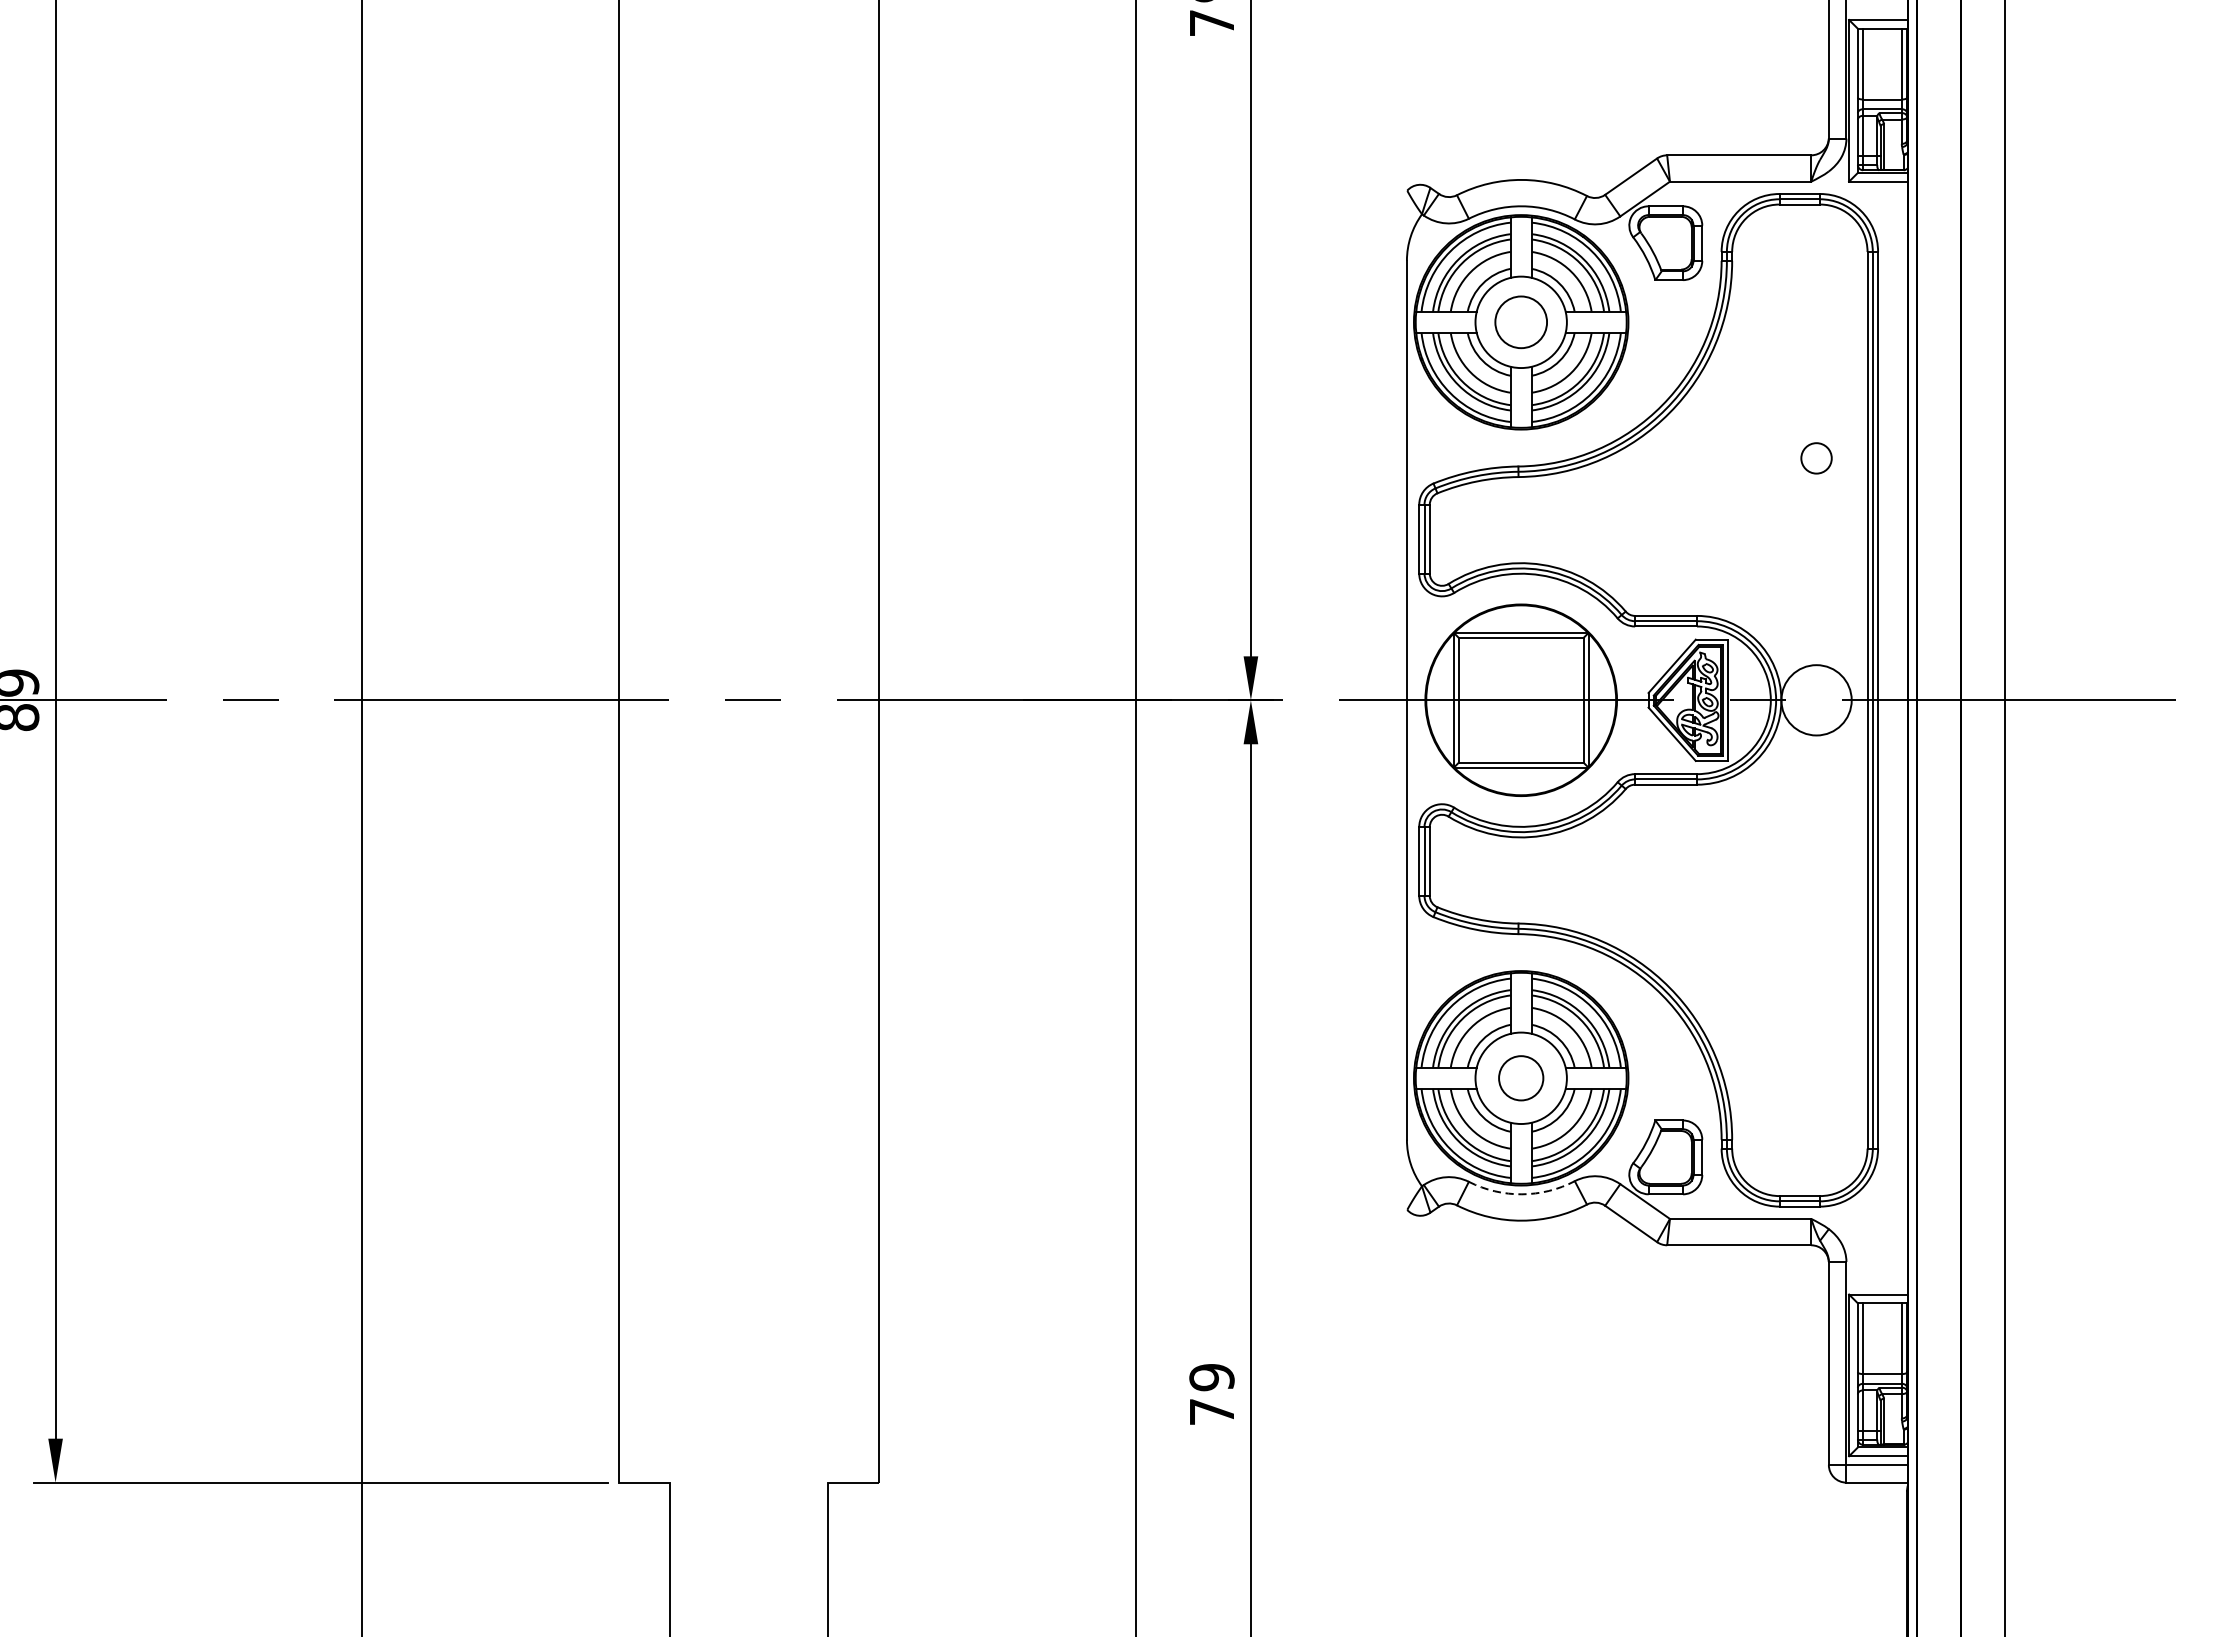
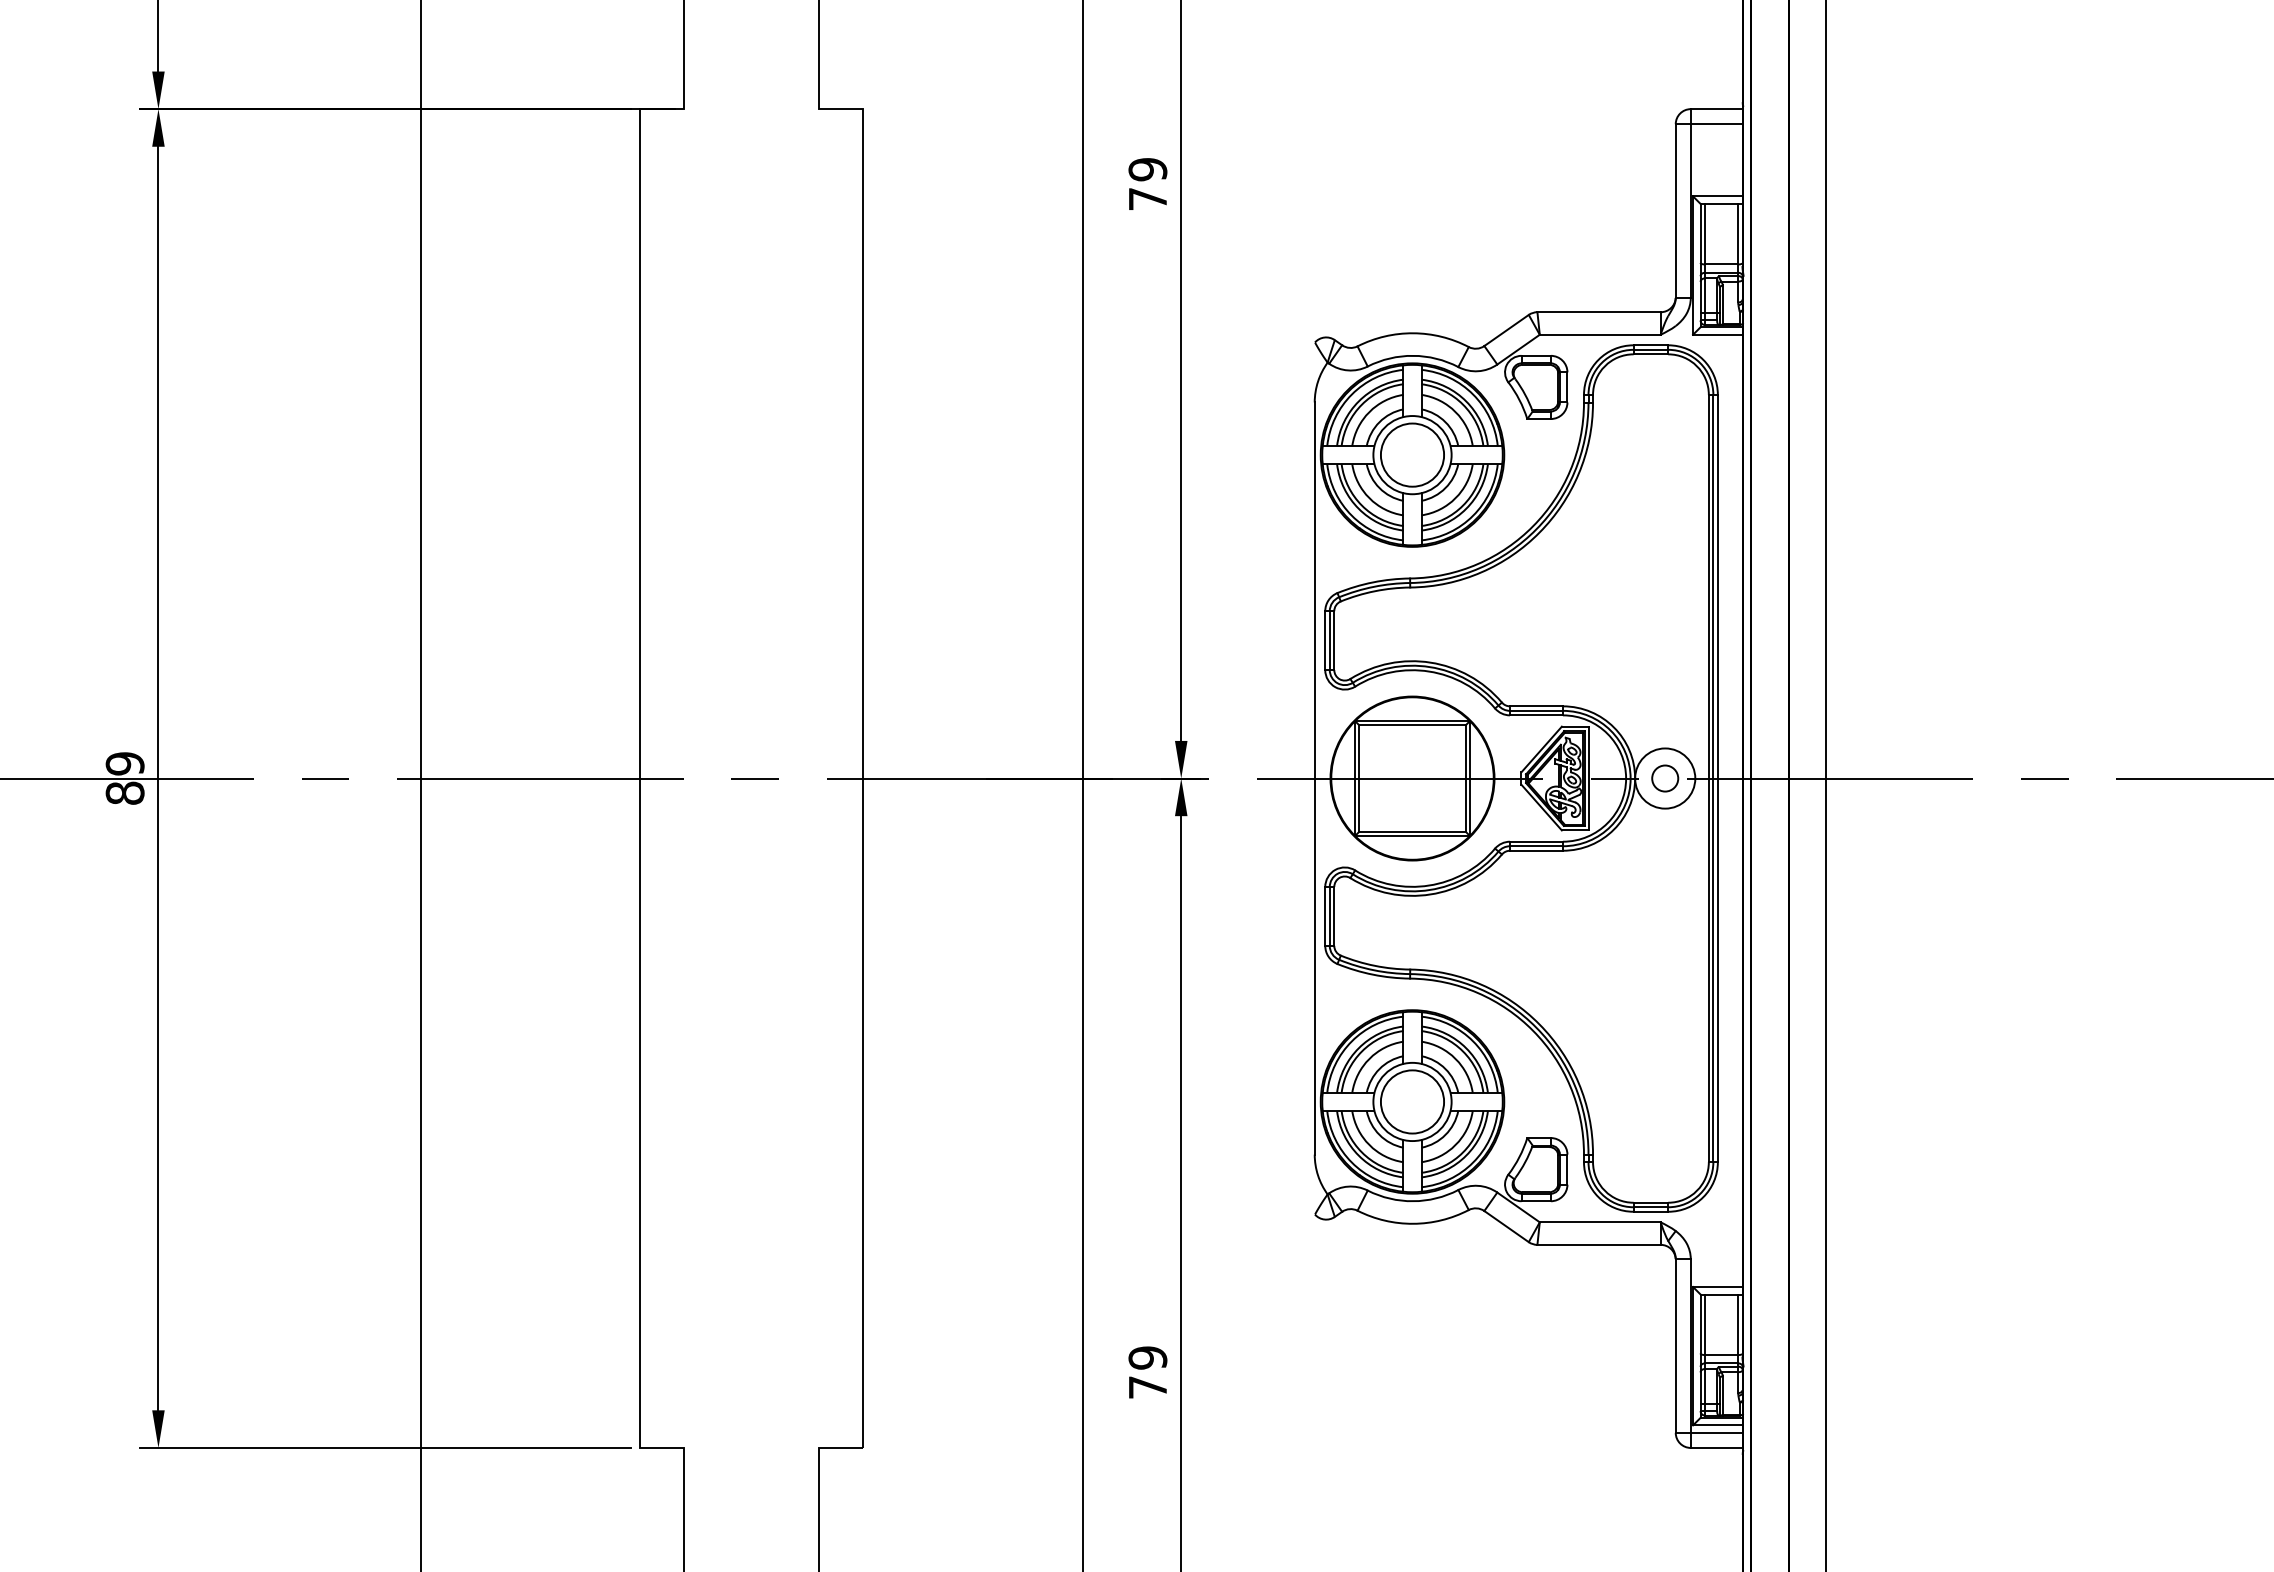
circle: (1521, 321) -> (1412, 454), size x1.43
circle: (1816, 458) -> (1665, 778), moved
circle: (1521, 1077) -> (1412, 1101), size x1.67
arc: (1522, 1194) -> (1413, 1201), dashed -> solid

